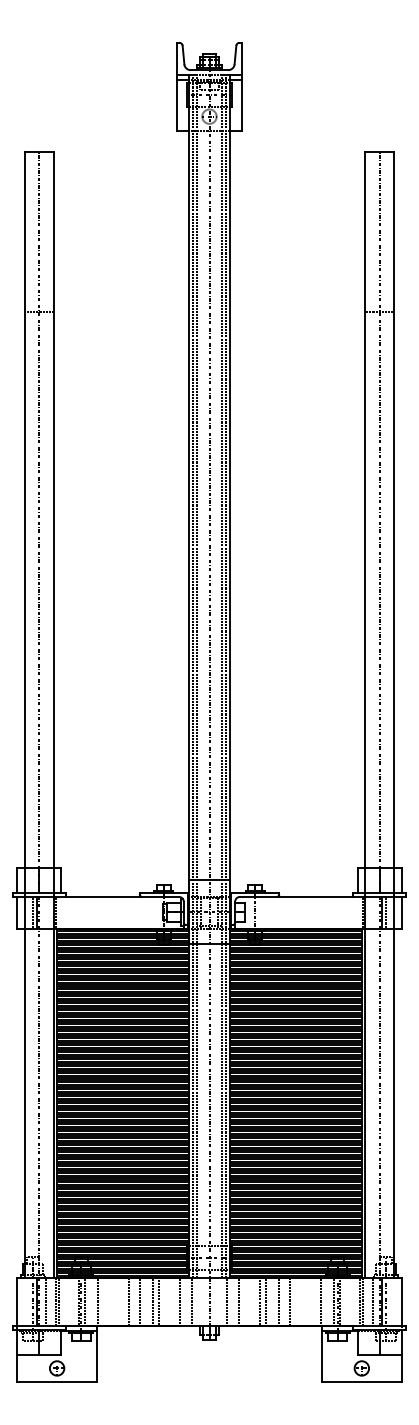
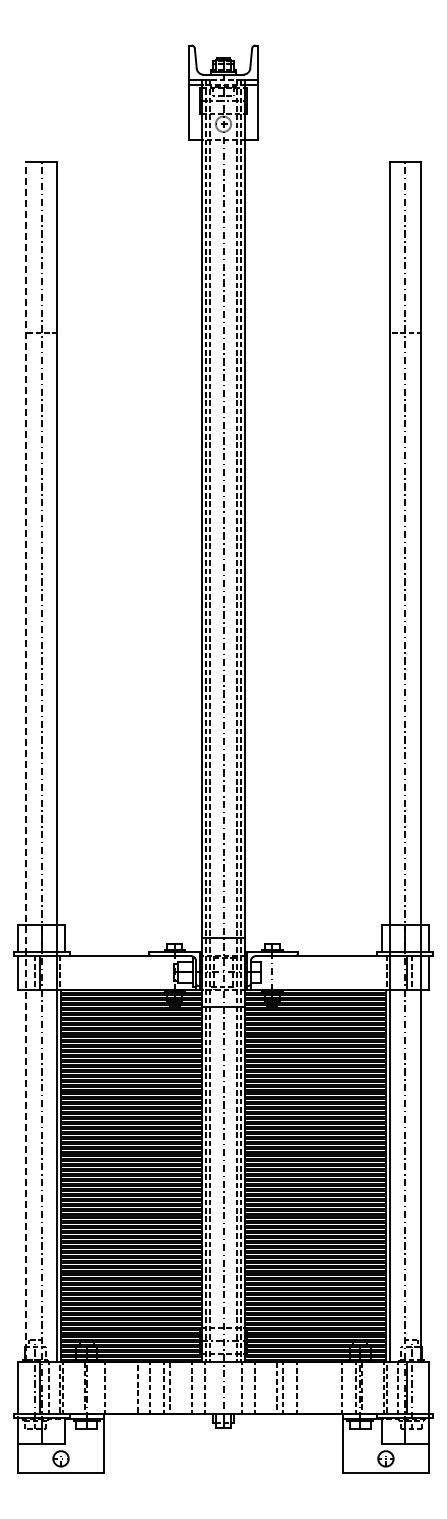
line: (24, 714) -> (26, 761), solid -> dashed
line: (85, 1301) -> (91, 1387), removed
line: (290, 1301) -> (309, 1387), removed

